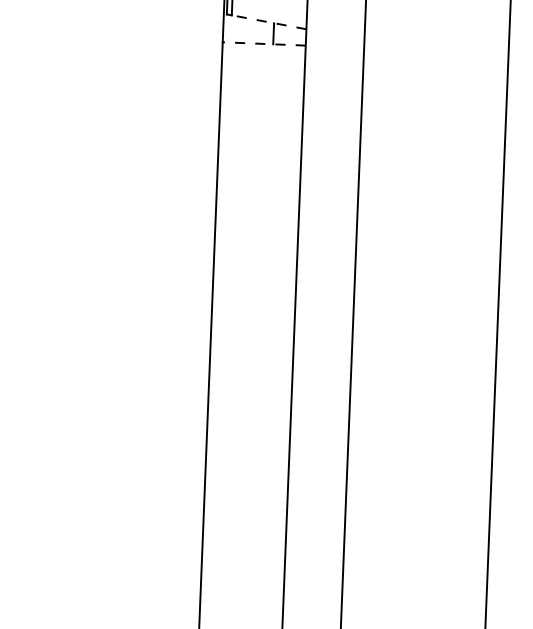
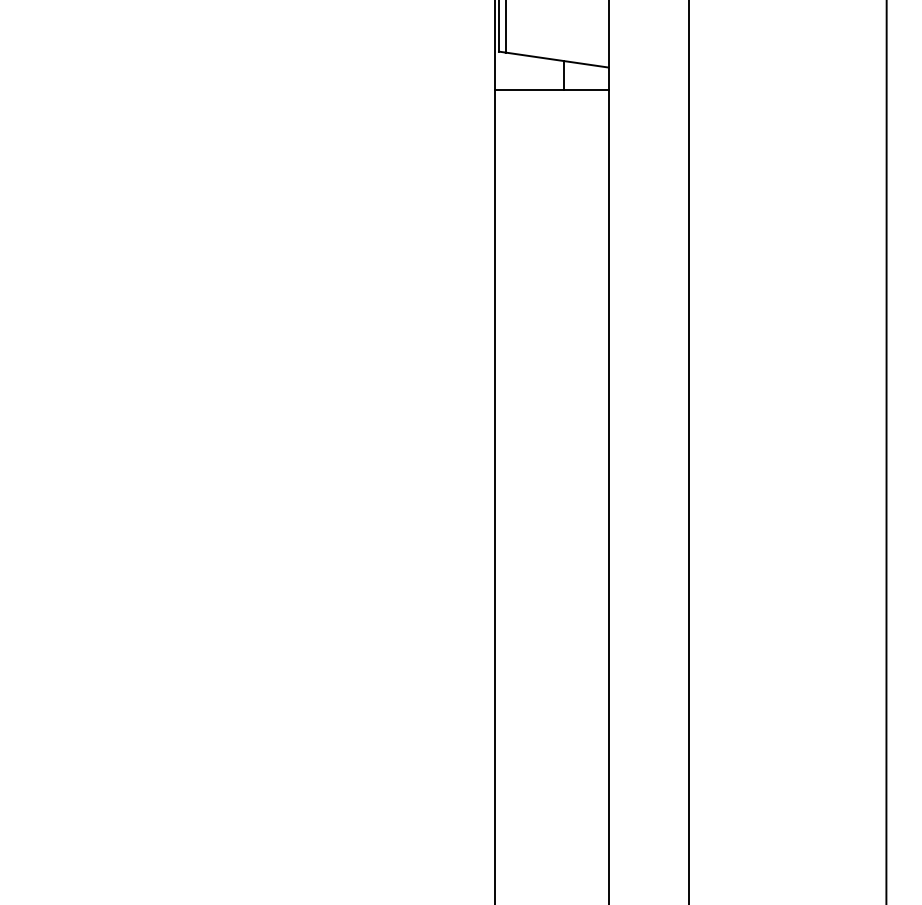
line: (269, 22) -> (557, 60), dashed -> solid
line: (264, 43) -> (551, 89), dashed -> solid

